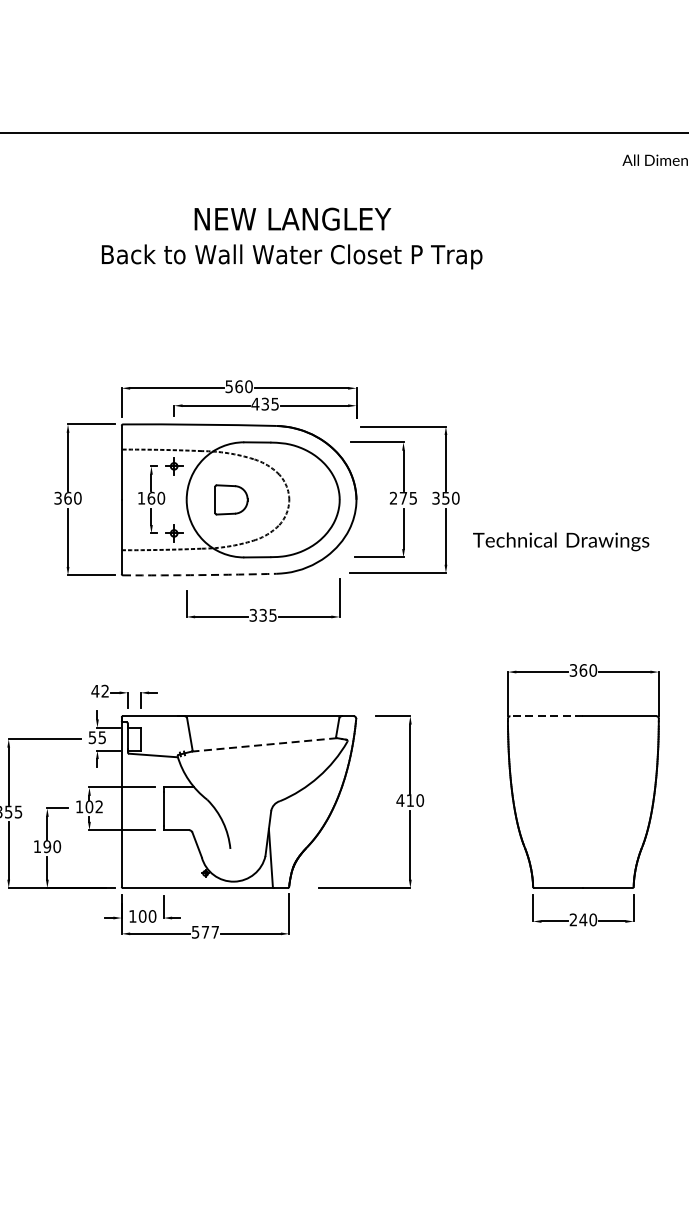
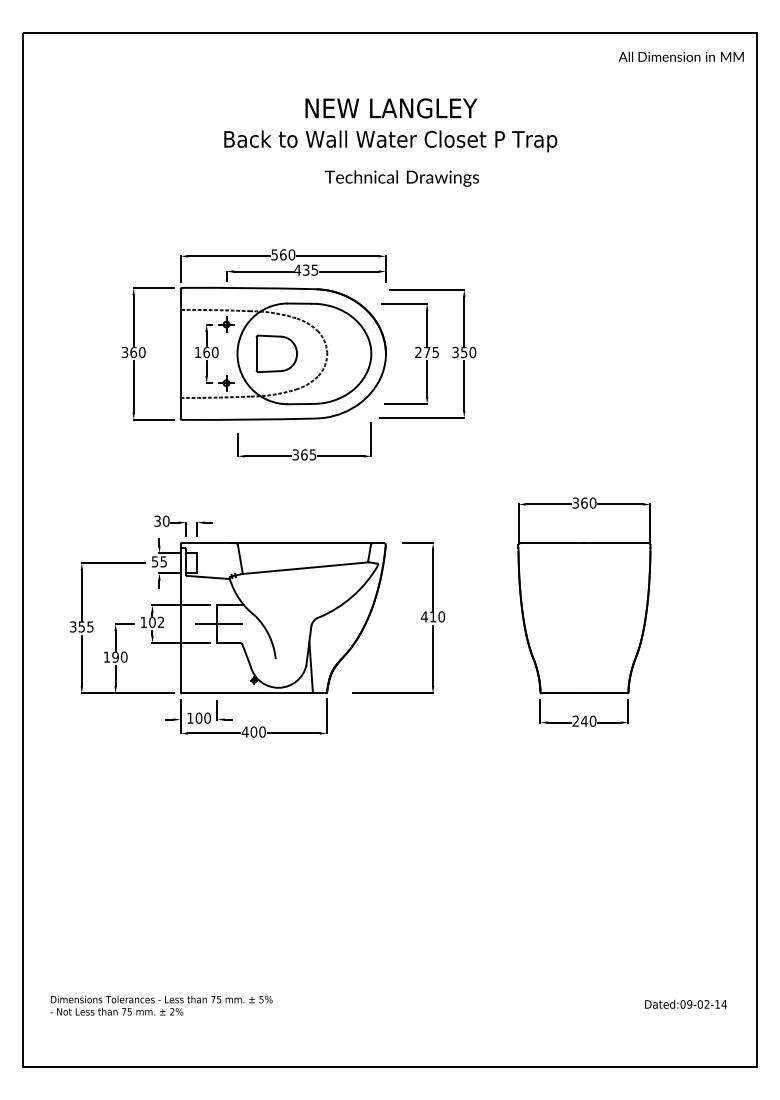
text: (291, 238) -> (390, 125), moved
part: (231, 499) -> (276, 353), size x1.43
text: (560, 541) -> (401, 178), moved
arc: (200, 574) -> (249, 419), dashed -> solid
text: (263, 614) -> (304, 454), 335 -> 365
text: (99, 690) -> (161, 520), 42 -> 30
line: (546, 716) -> (552, 543), dashed -> solid
line: (264, 745) -> (305, 568), dashed -> solid
line: (164, 808) -> (218, 623), added
text: (204, 931) -> (253, 731), 577 -> 400

